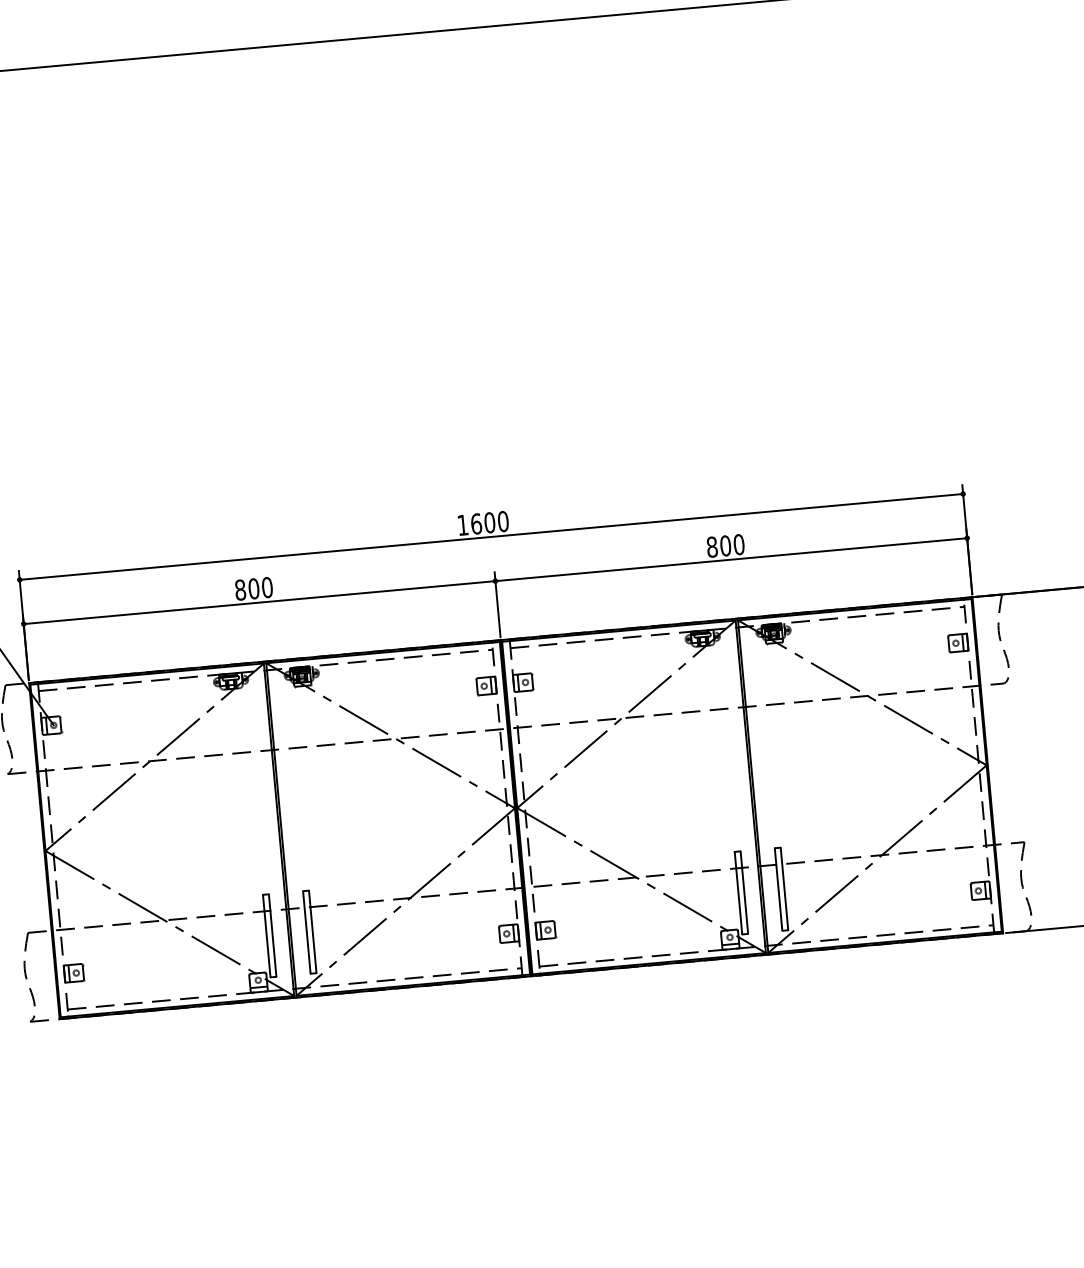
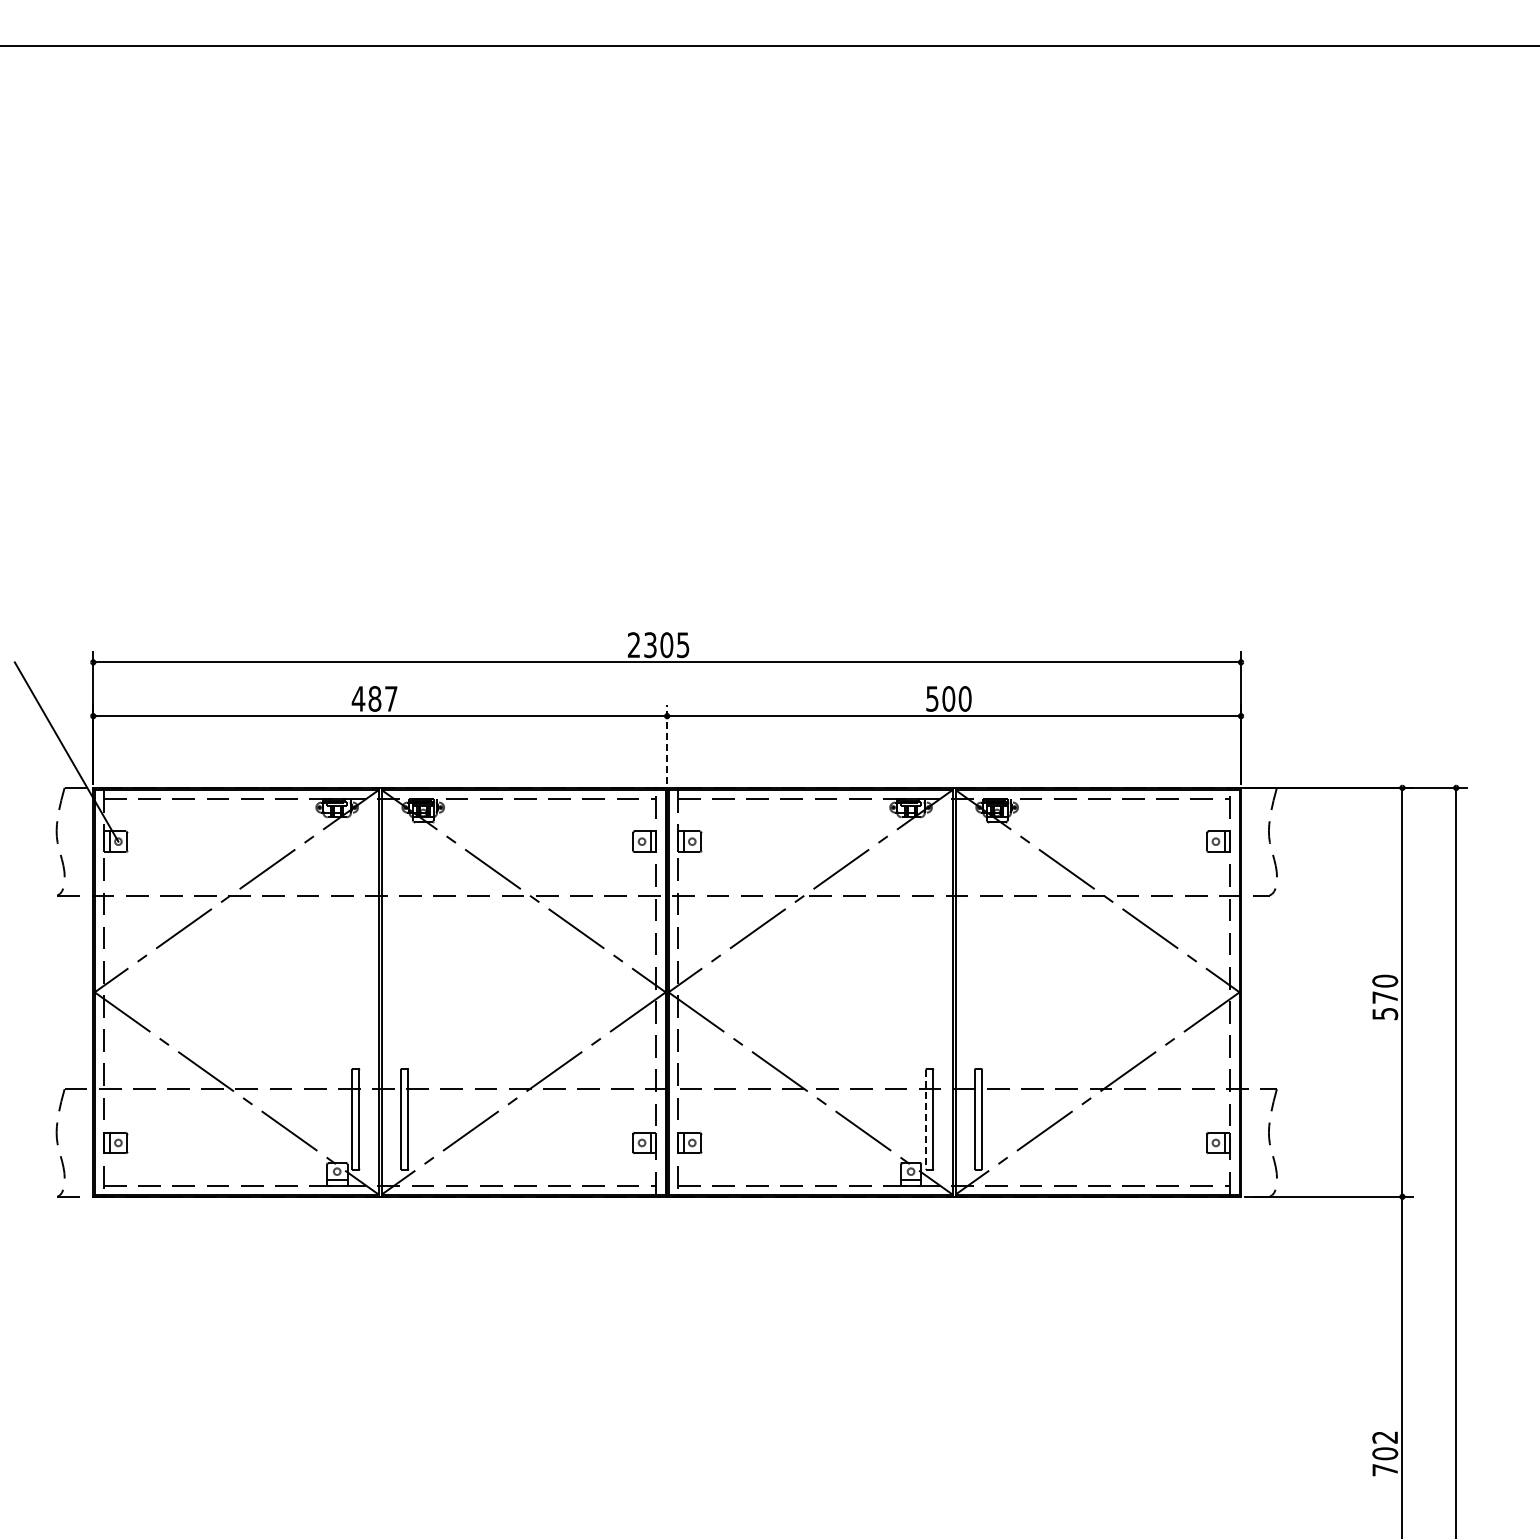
text: (483, 523) -> (658, 645), 1600 -> 2305
text: (712, 546) -> (932, 698), 800 -> 500
text: (253, 588) -> (374, 698), 800 -> 487
line: (497, 604) -> (667, 744), solid -> dashed
line: (738, 893) -> (926, 1119), solid -> dashed

